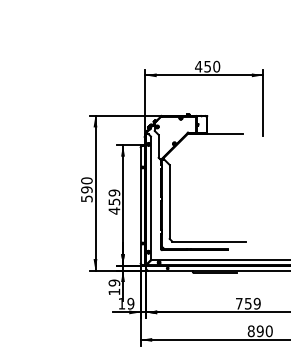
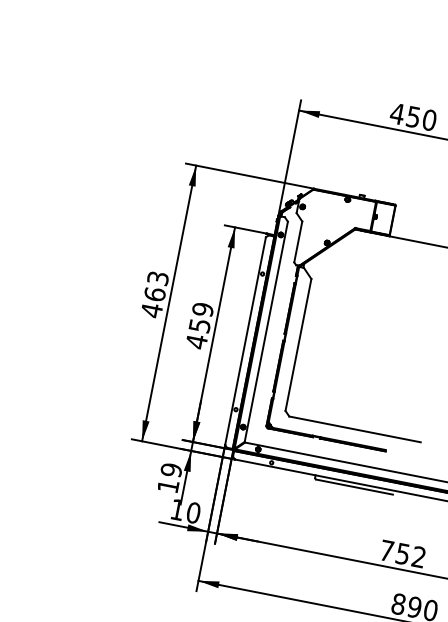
text: (86, 189) -> (154, 293), 590 -> 463
text: (130, 303) -> (192, 512), 19 -> 10
text: (256, 303) -> (417, 556), 759 -> 752

